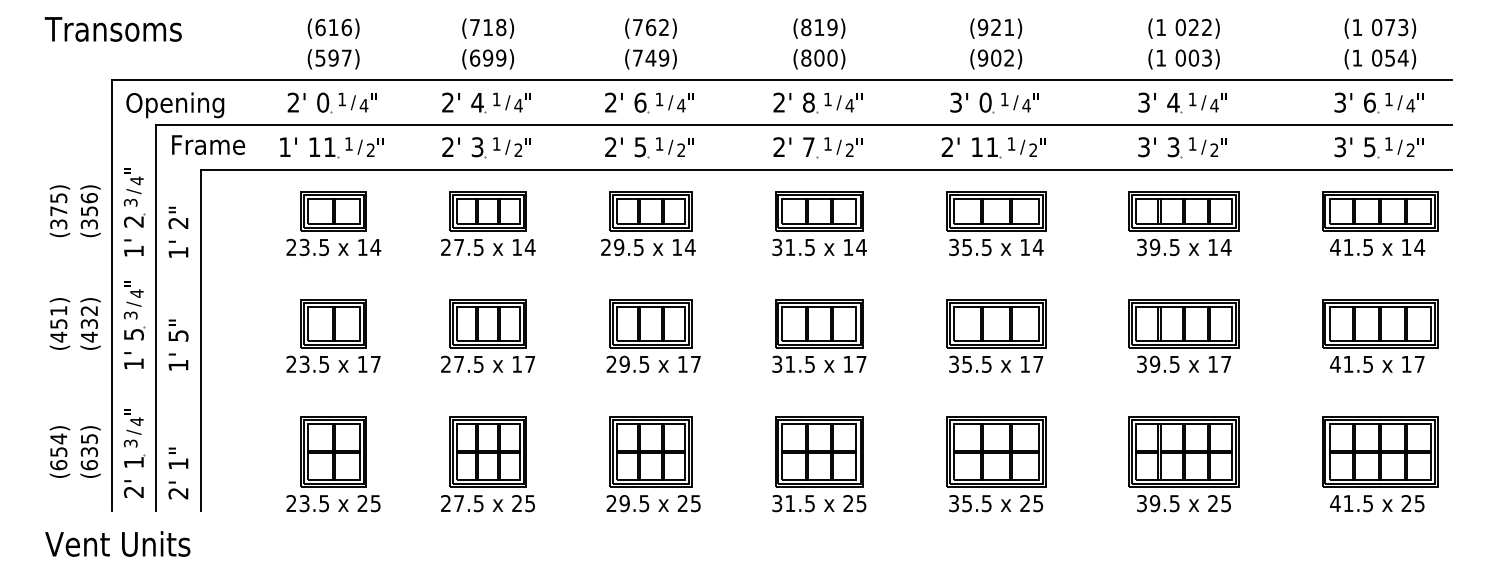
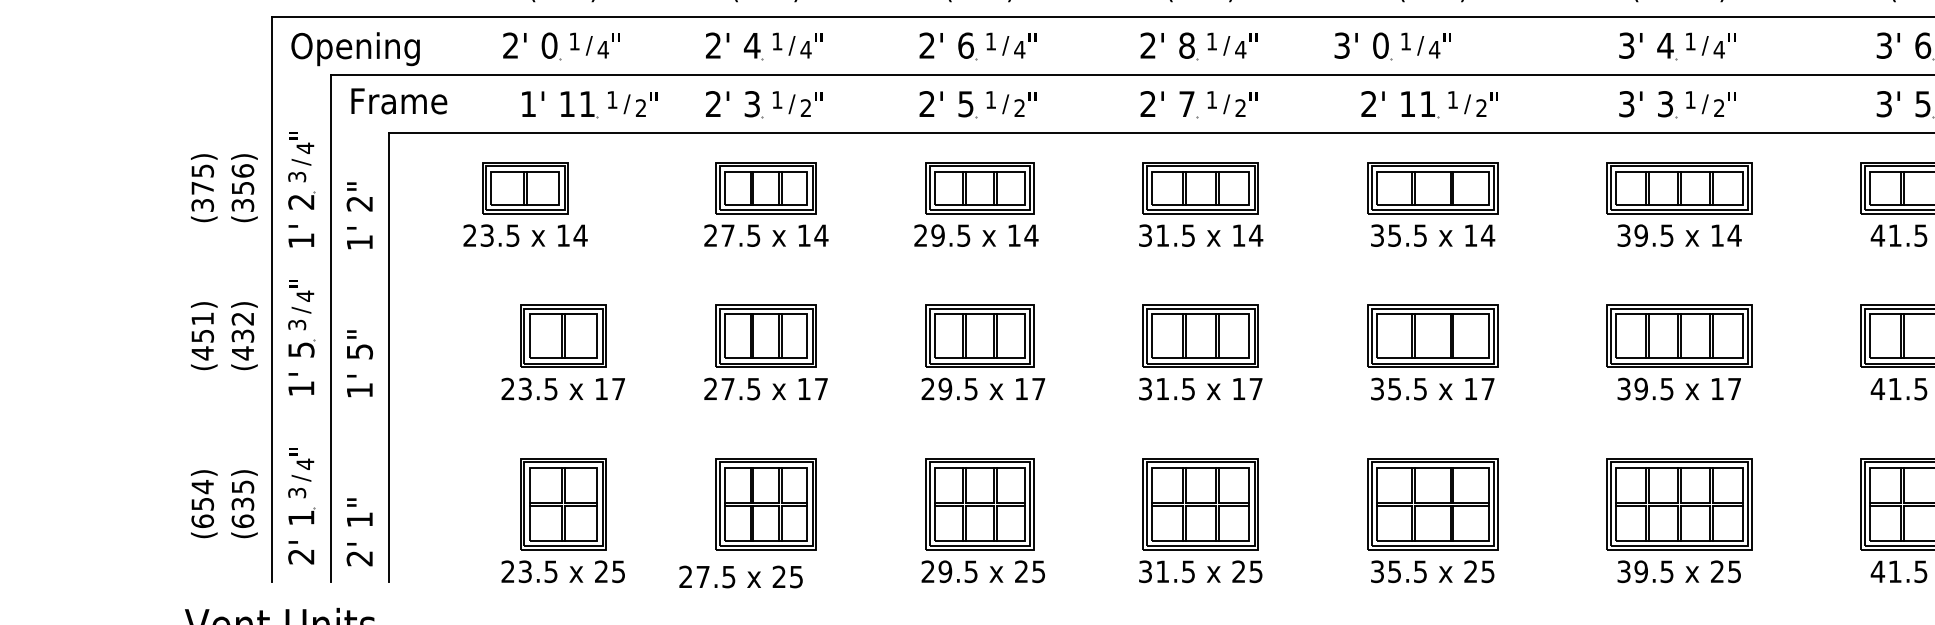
part: (994, 102) -> (1392, 45), moved
part: (331, 147) -> (589, 104), moved
part: (333, 223) -> (525, 204), moved
text: (487, 503) -> (740, 576), moved

